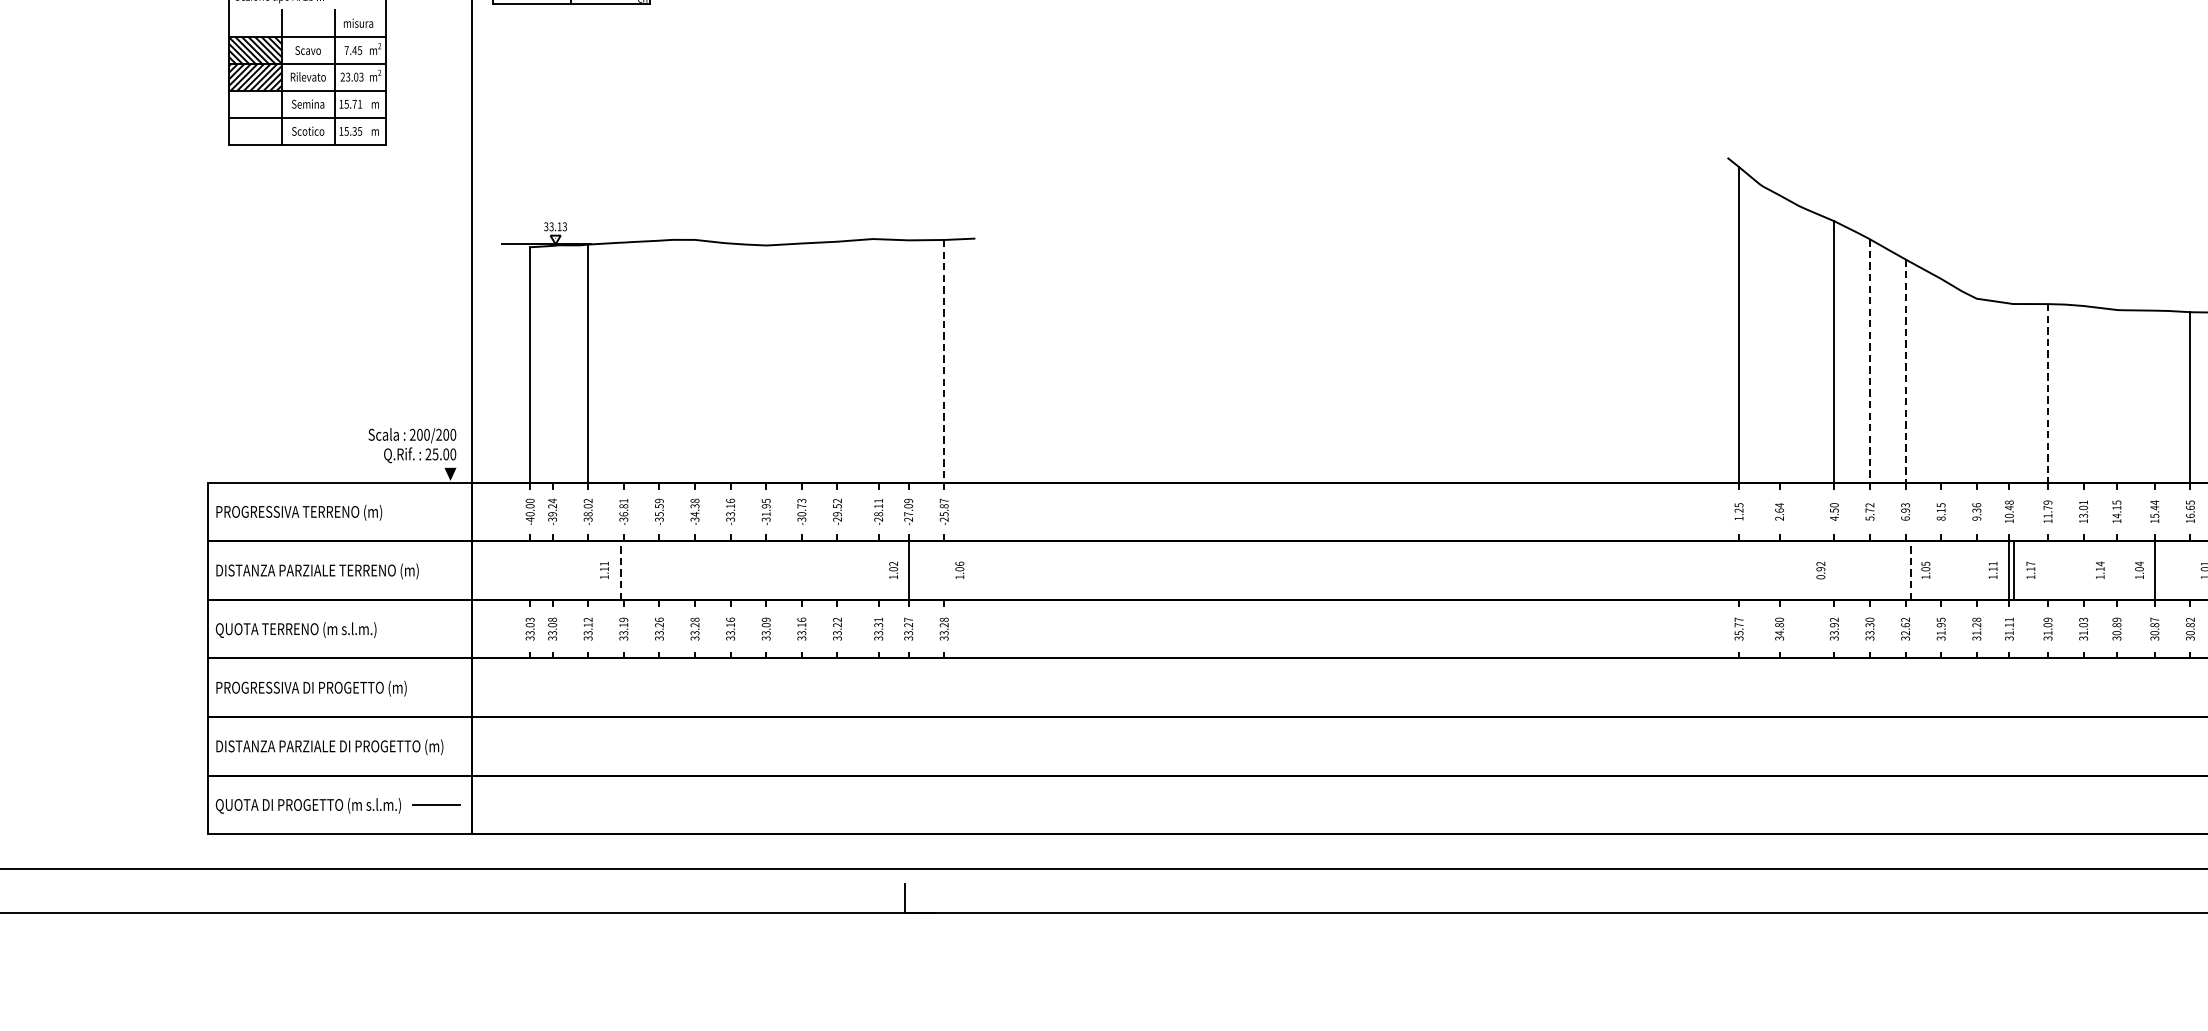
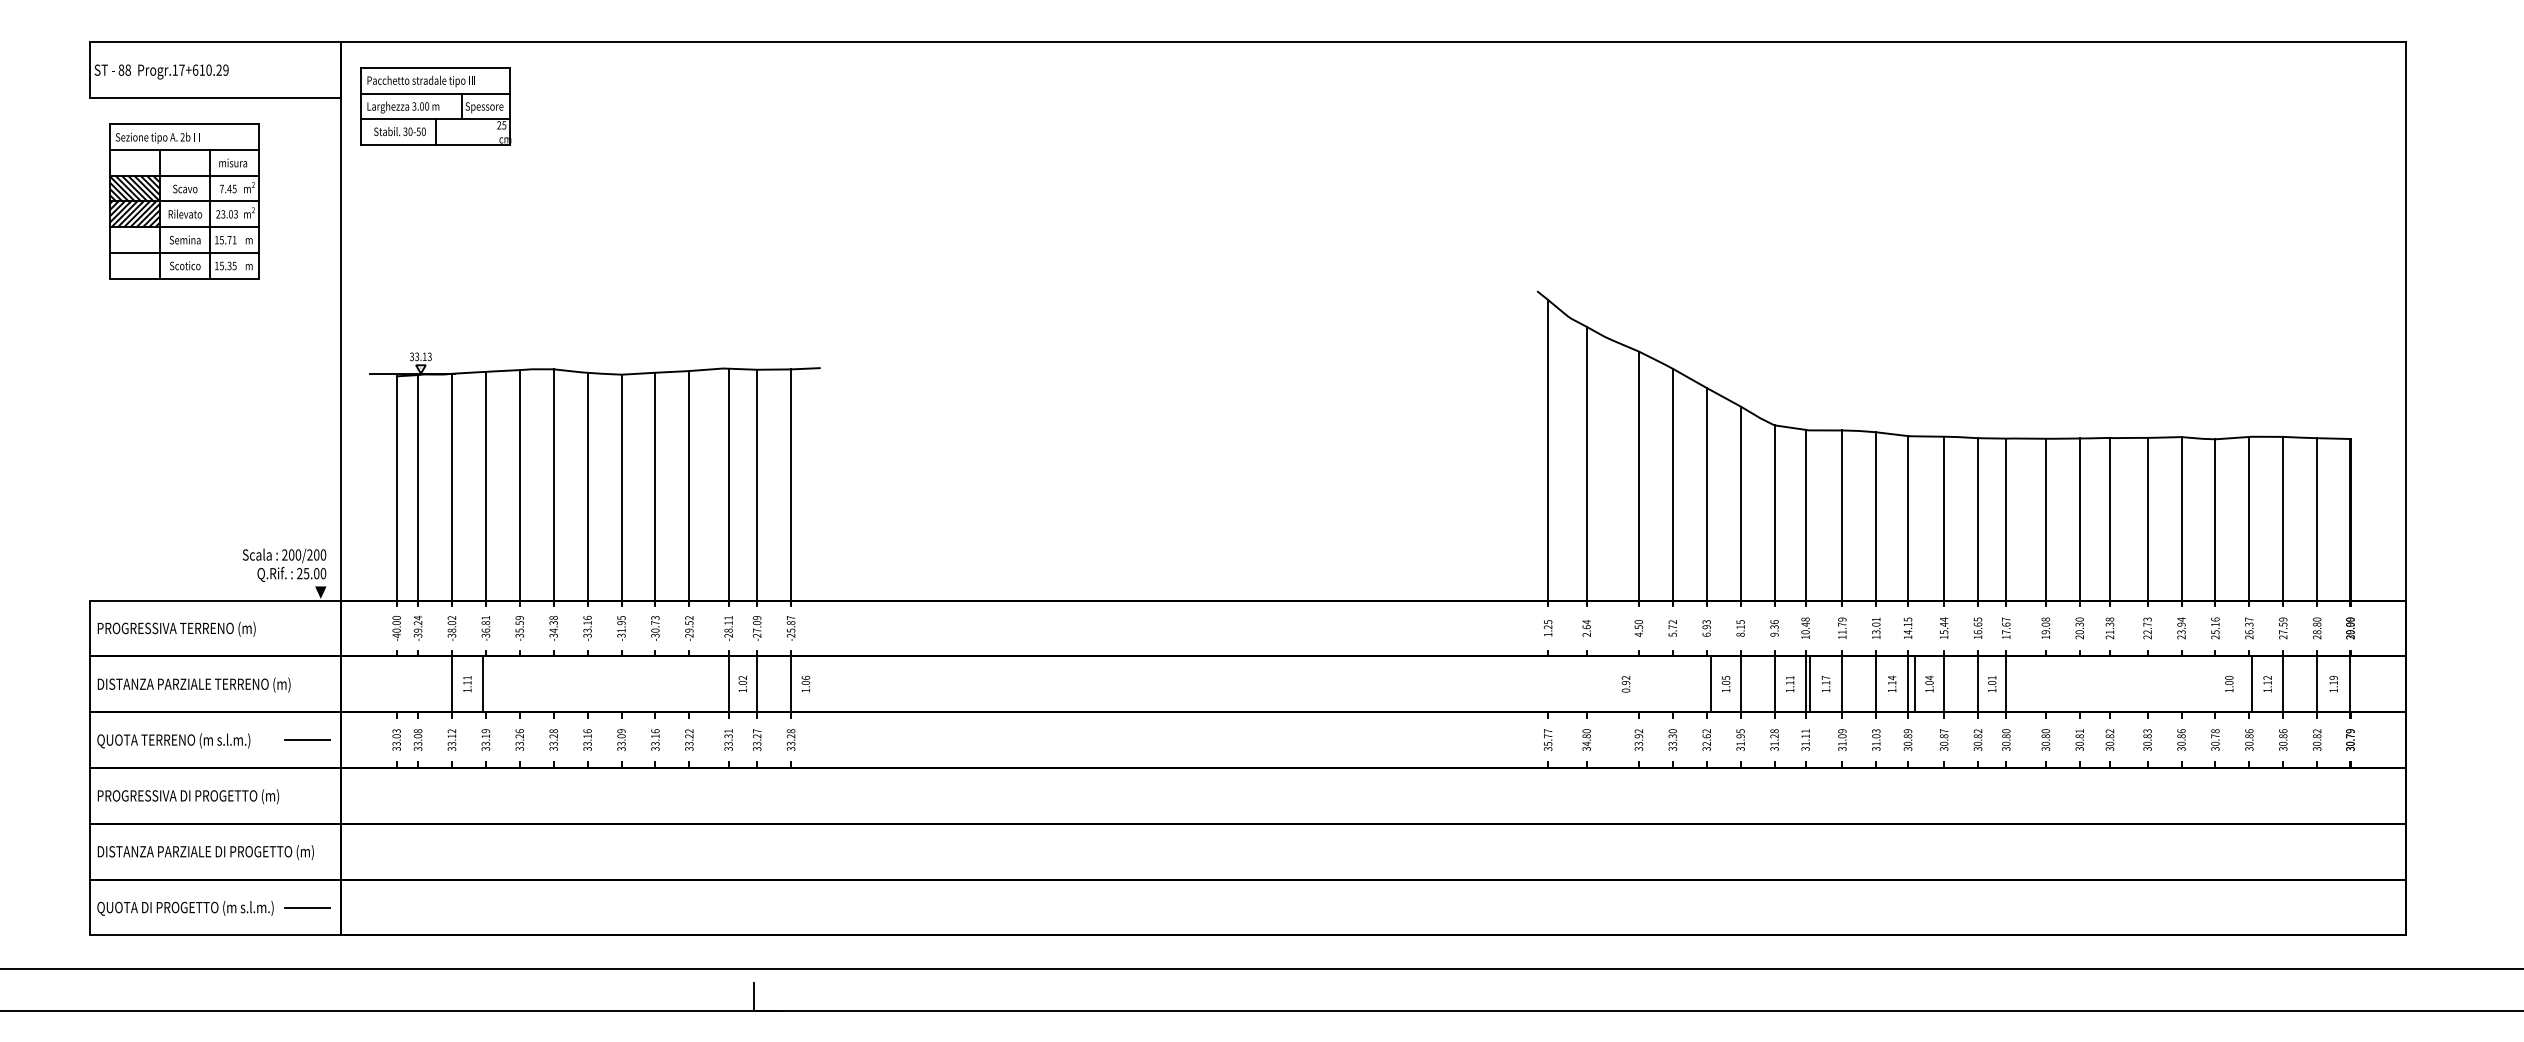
line: (307, 10) -> (184, 150), added
line: (1779, 338) -> (1586, 463), added
line: (694, 360) -> (553, 484), added
line: (878, 360) -> (728, 484), added
line: (908, 360) -> (757, 484), added
line: (944, 360) -> (791, 484), dashed -> solid
line: (1869, 360) -> (1672, 484), dashed -> solid
line: (623, 361) -> (485, 485), added
line: (659, 361) -> (519, 485), added
line: (837, 361) -> (689, 485), added
line: (730, 362) -> (587, 486), added
line: (801, 362) -> (655, 486), added
line: (553, 363) -> (418, 487), added
line: (766, 363) -> (621, 487), added
line: (1905, 371) -> (1706, 494), dashed -> solid
line: (1941, 380) -> (1740, 503), added
line: (1976, 390) -> (1774, 512), added
line: (2009, 392) -> (1805, 514), added
line: (2048, 394) -> (1842, 516), dashed -> solid
line: (2083, 394) -> (1876, 516), added
line: (2117, 396) -> (1908, 518), added
line: (2155, 396) -> (1944, 518), added
line: (587, 570) -> (451, 684), added
line: (620, 570) -> (482, 684), dashed -> solid
line: (878, 570) -> (728, 684), added
line: (944, 570) -> (791, 684), added
line: (1910, 570) -> (1711, 684), dashed -> solid
line: (1941, 570) -> (1740, 684), added
line: (1976, 570) -> (1774, 684), added
line: (2048, 570) -> (1842, 684), added
line: (2083, 570) -> (1876, 684), added
line: (2117, 570) -> (1908, 684), added
line: (2124, 570) -> (1915, 684), added
line: (2190, 570) -> (1978, 684), added
line: (436, 629) -> (307, 740), added

